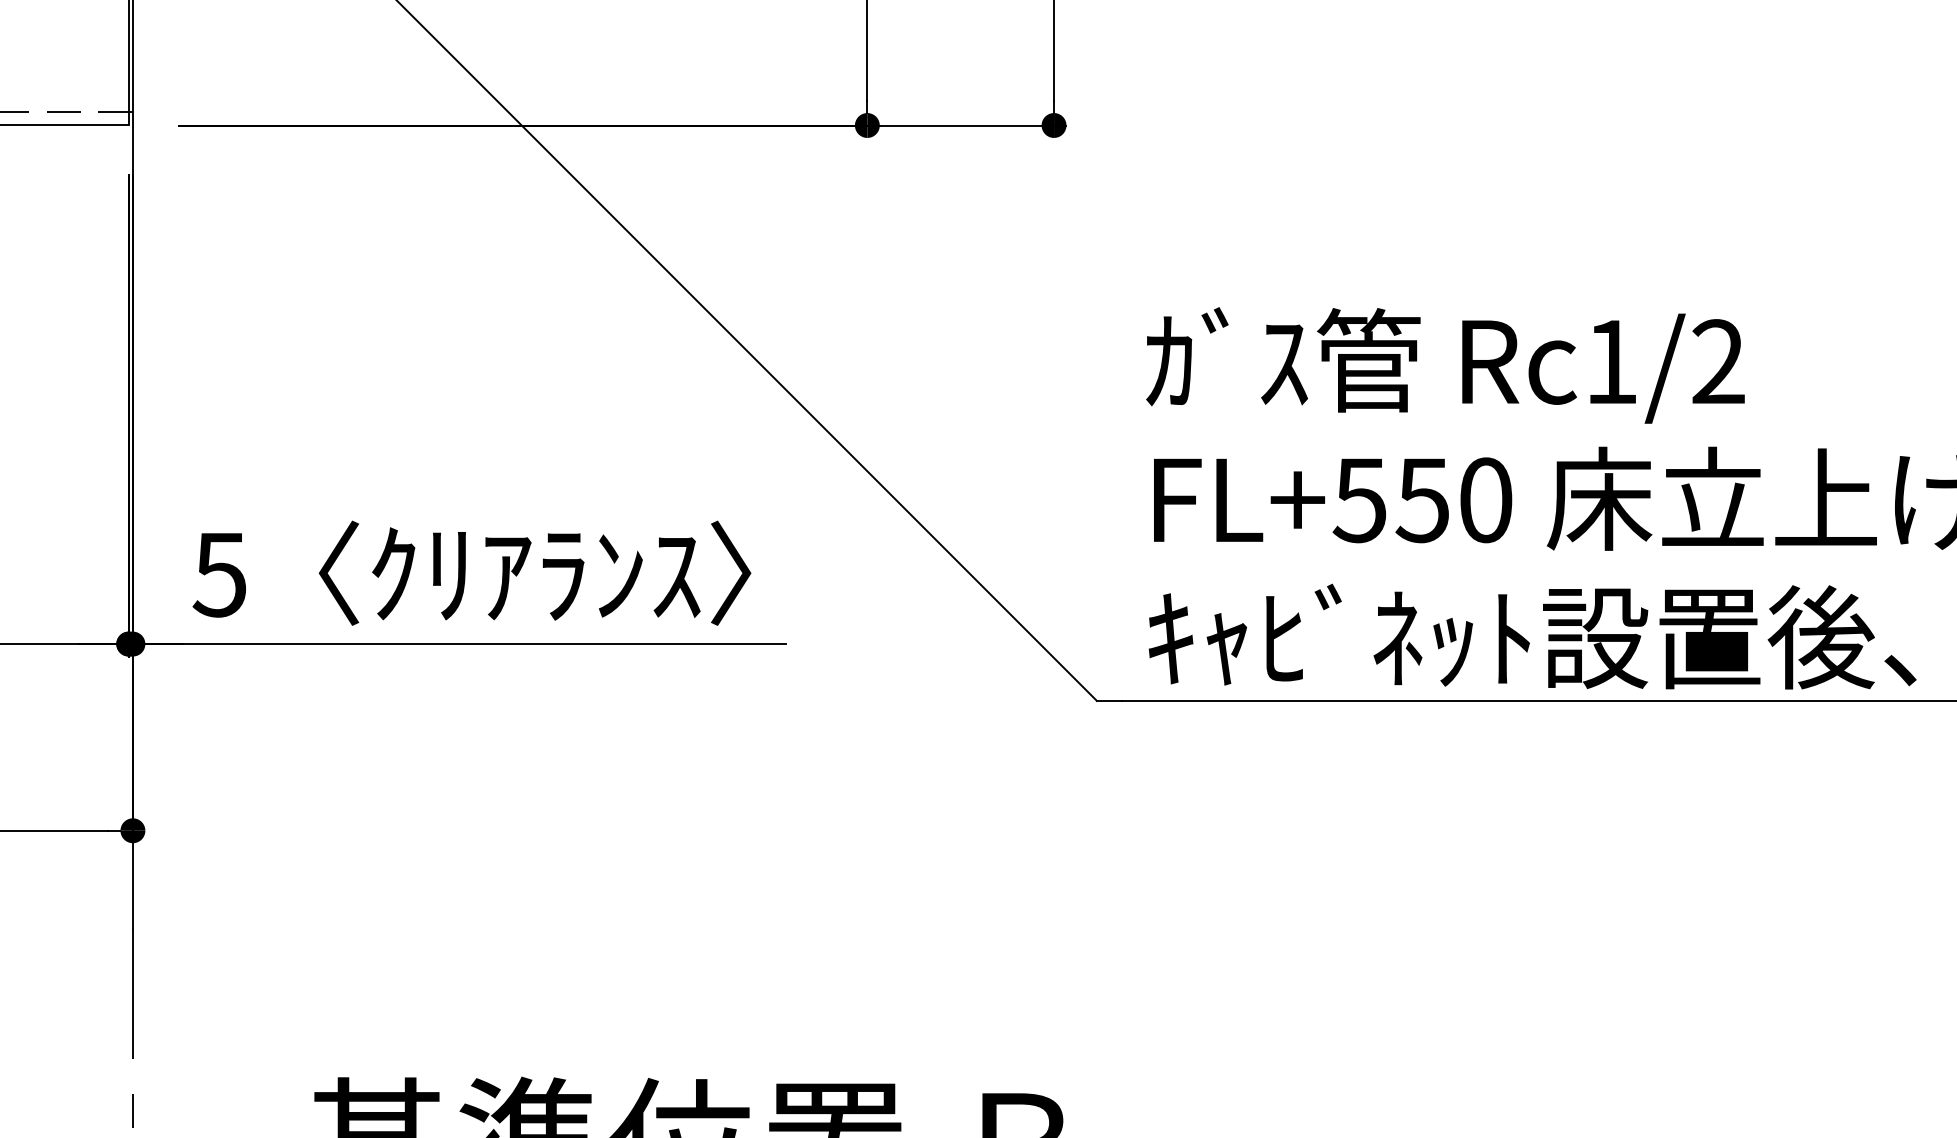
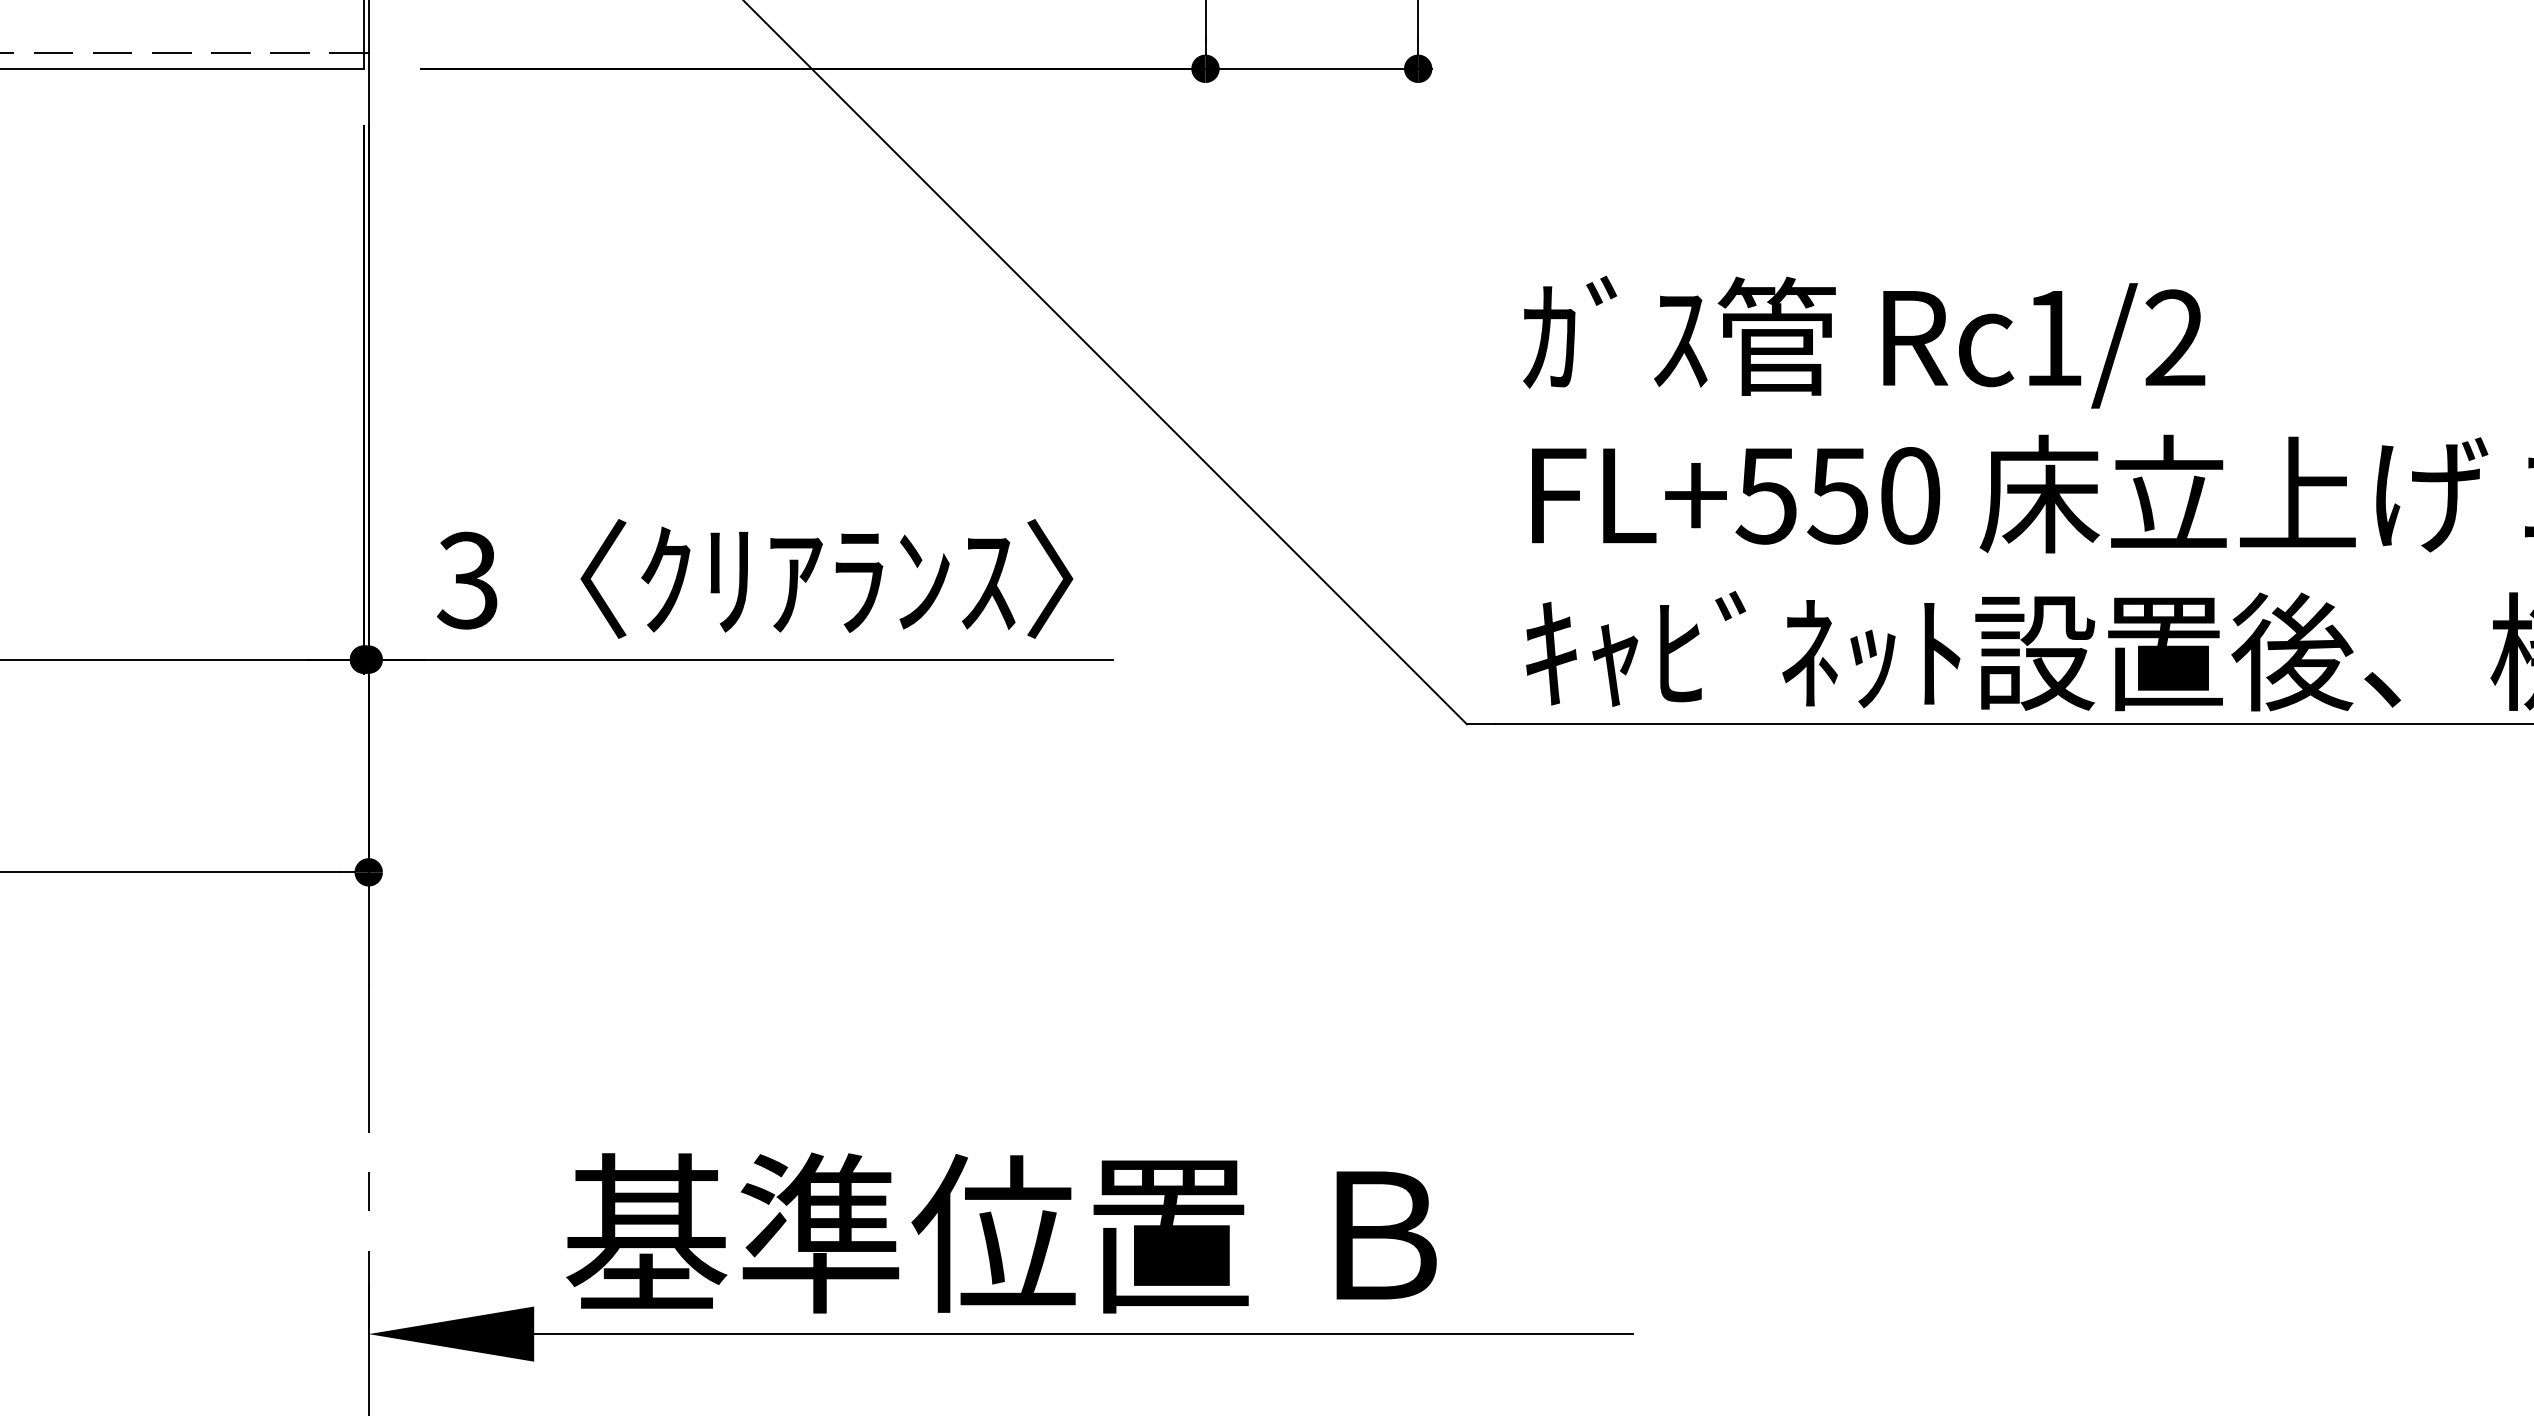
text: (218, 574) -> (466, 580), 5 -> 3

